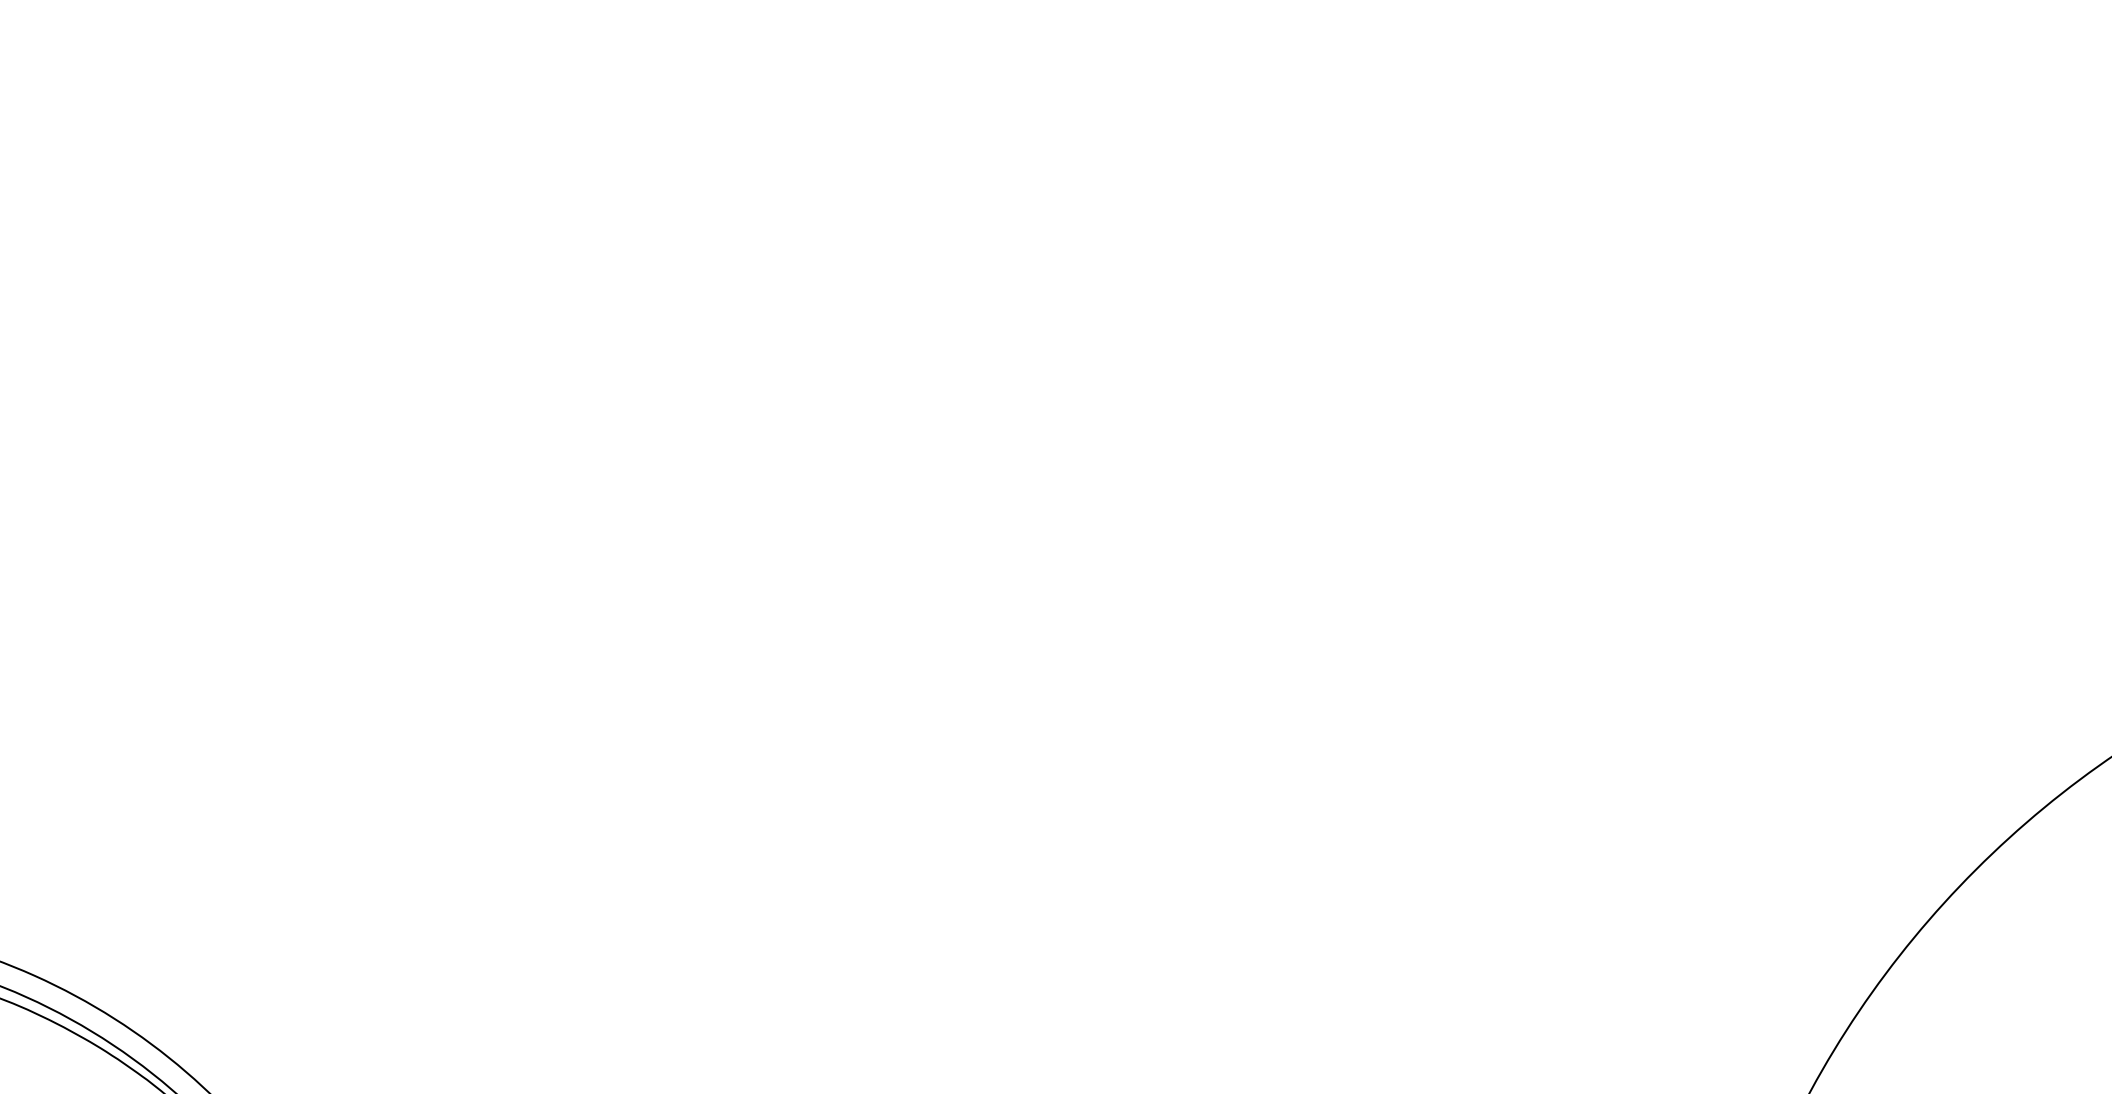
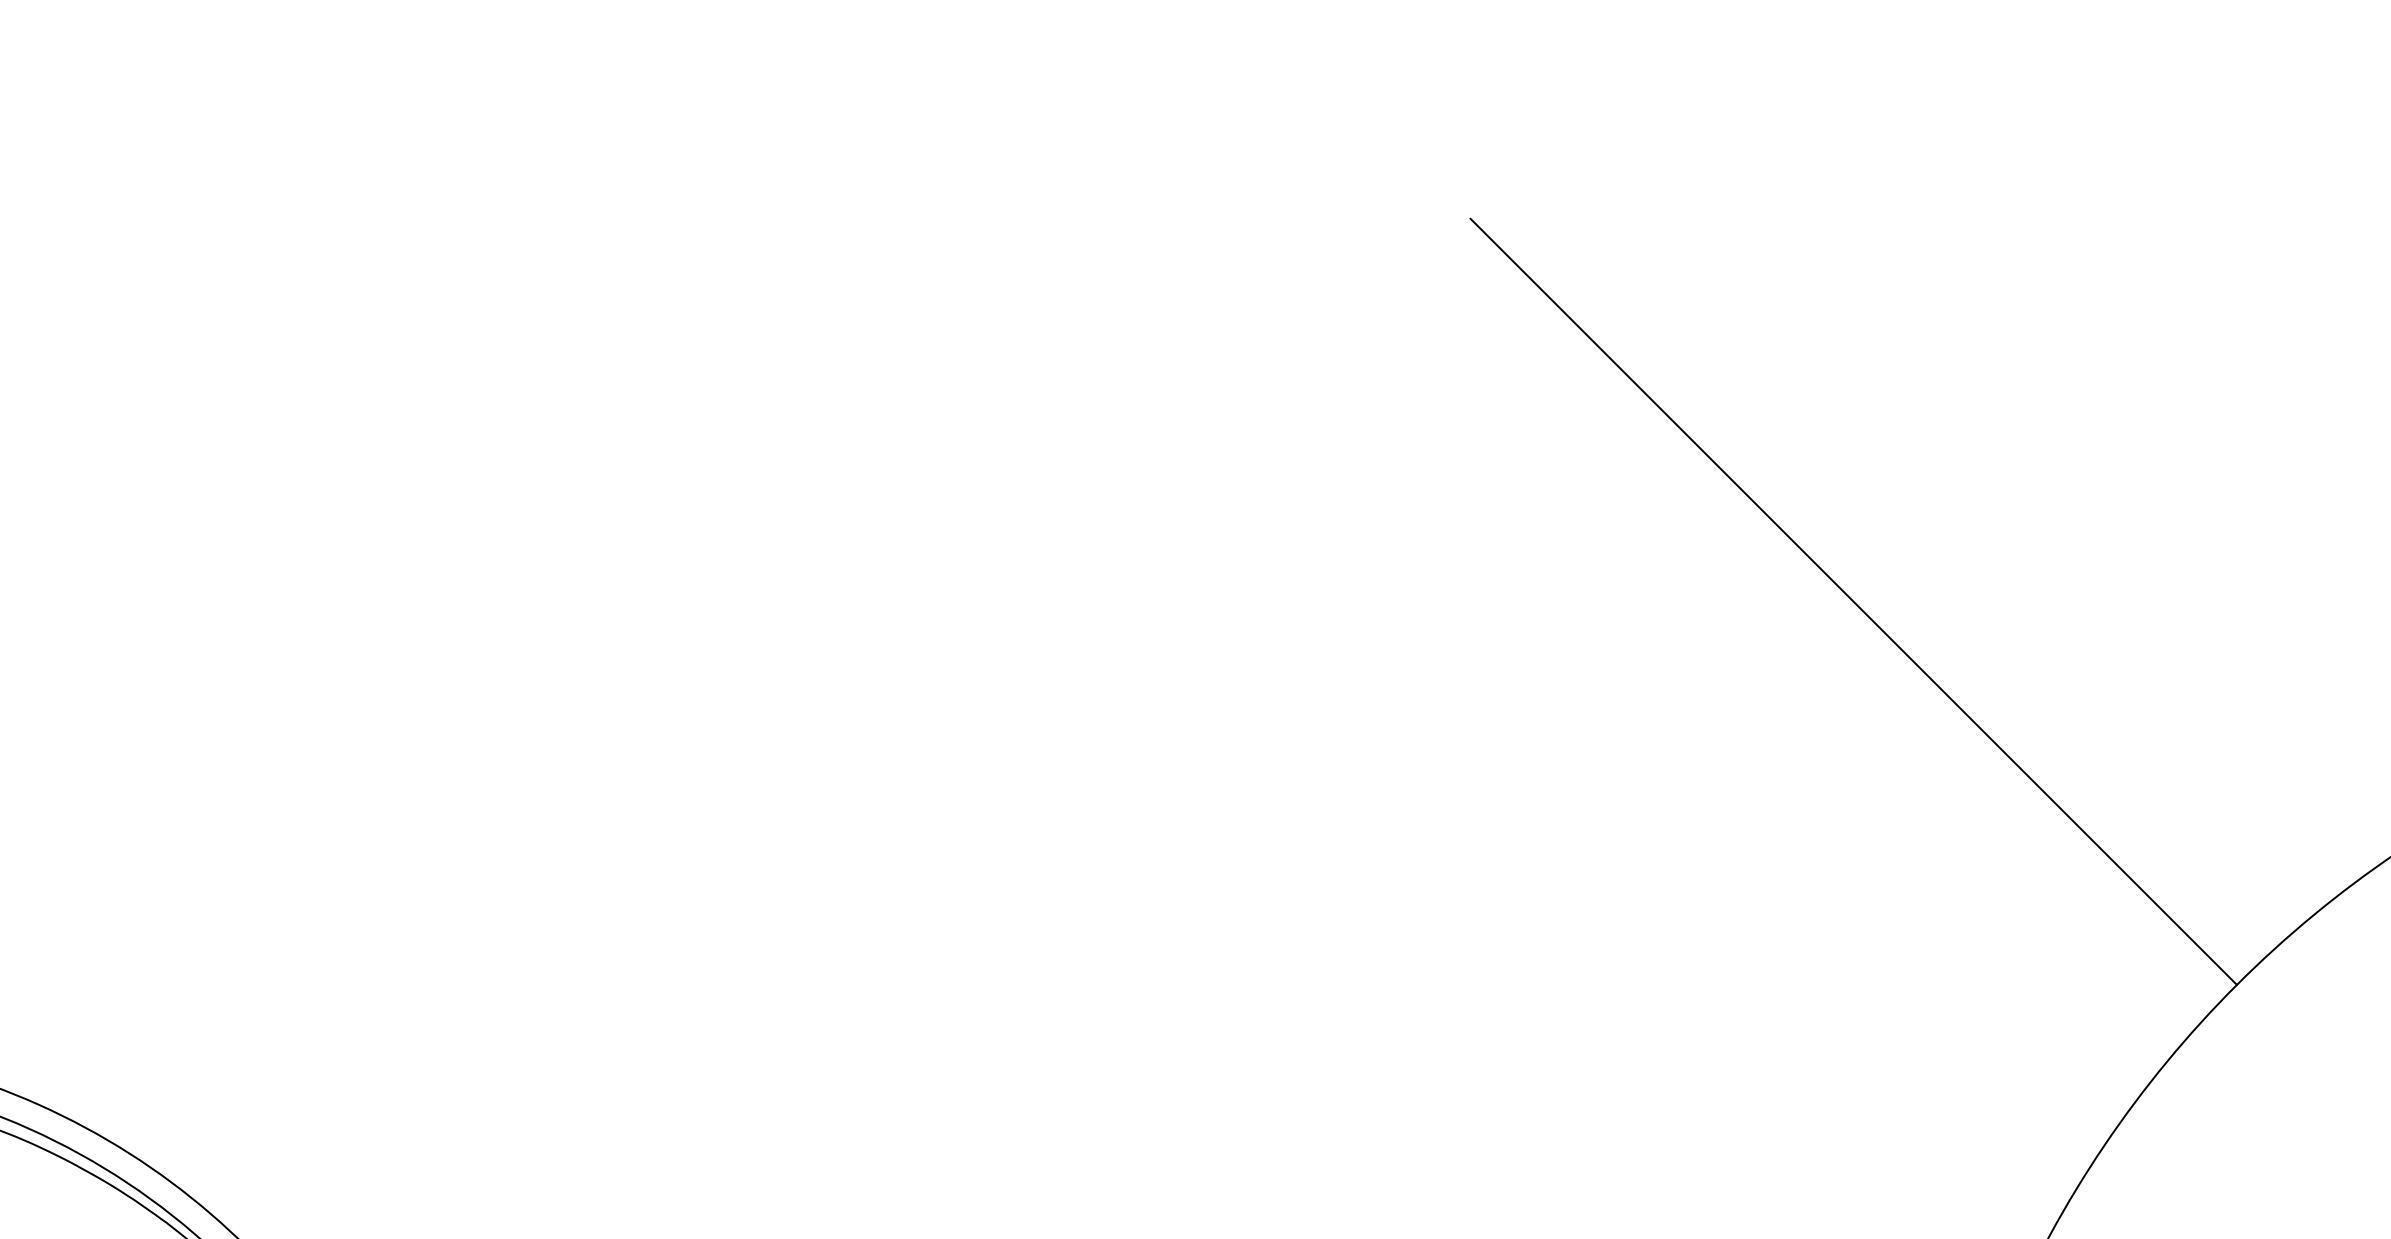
line: (1637, 531) -> (1853, 601), added

